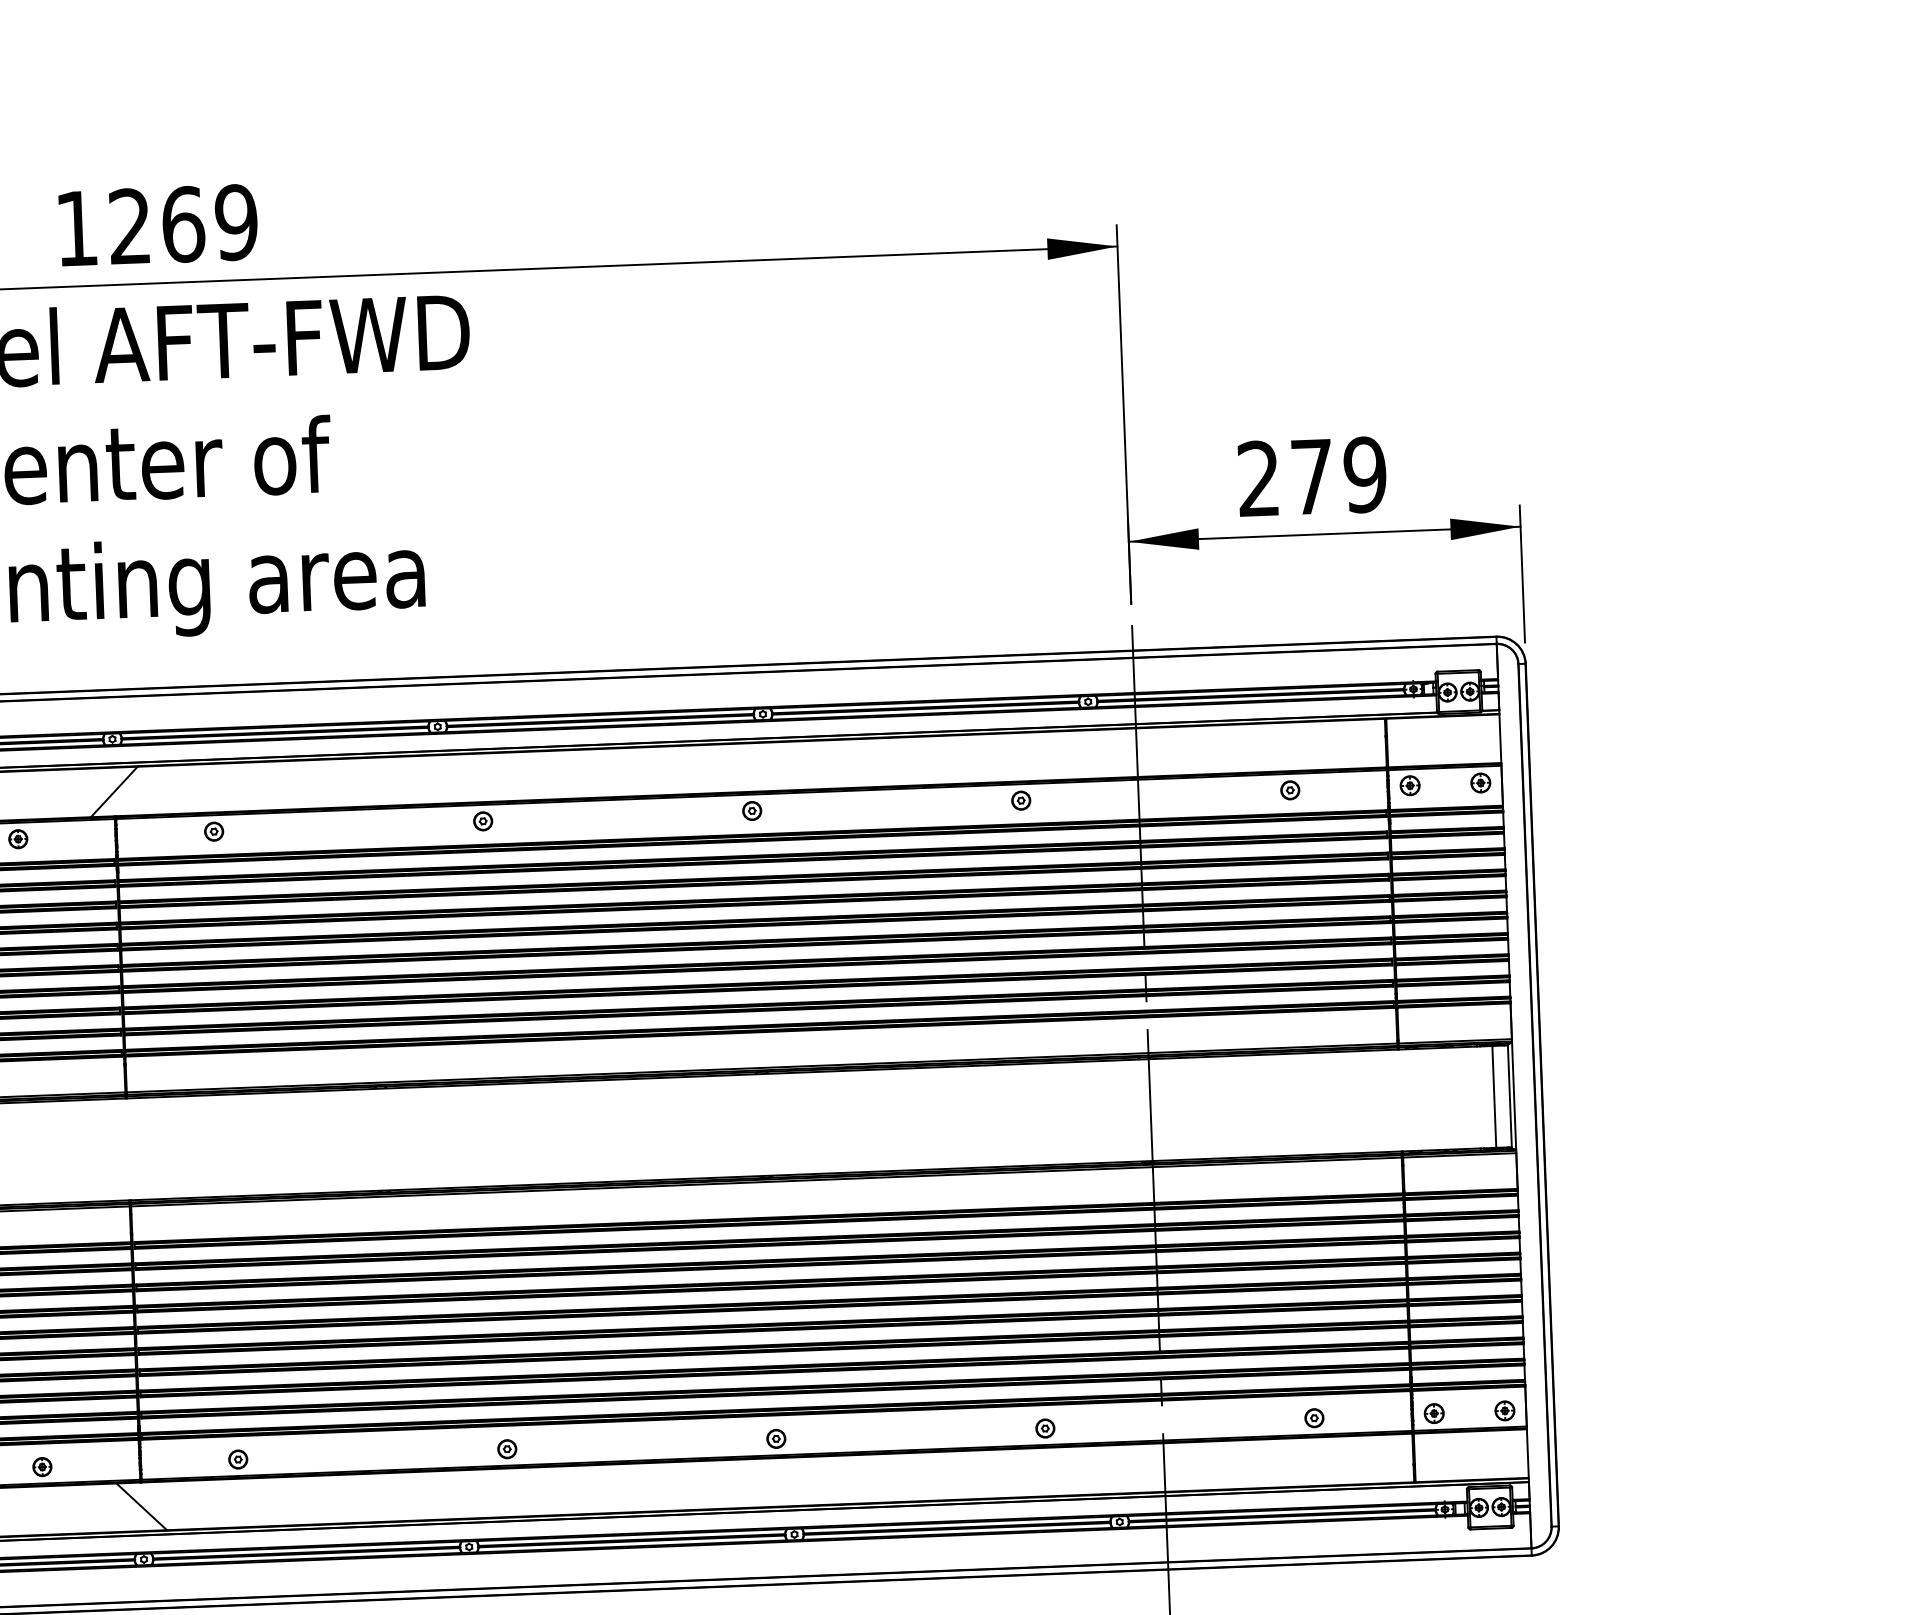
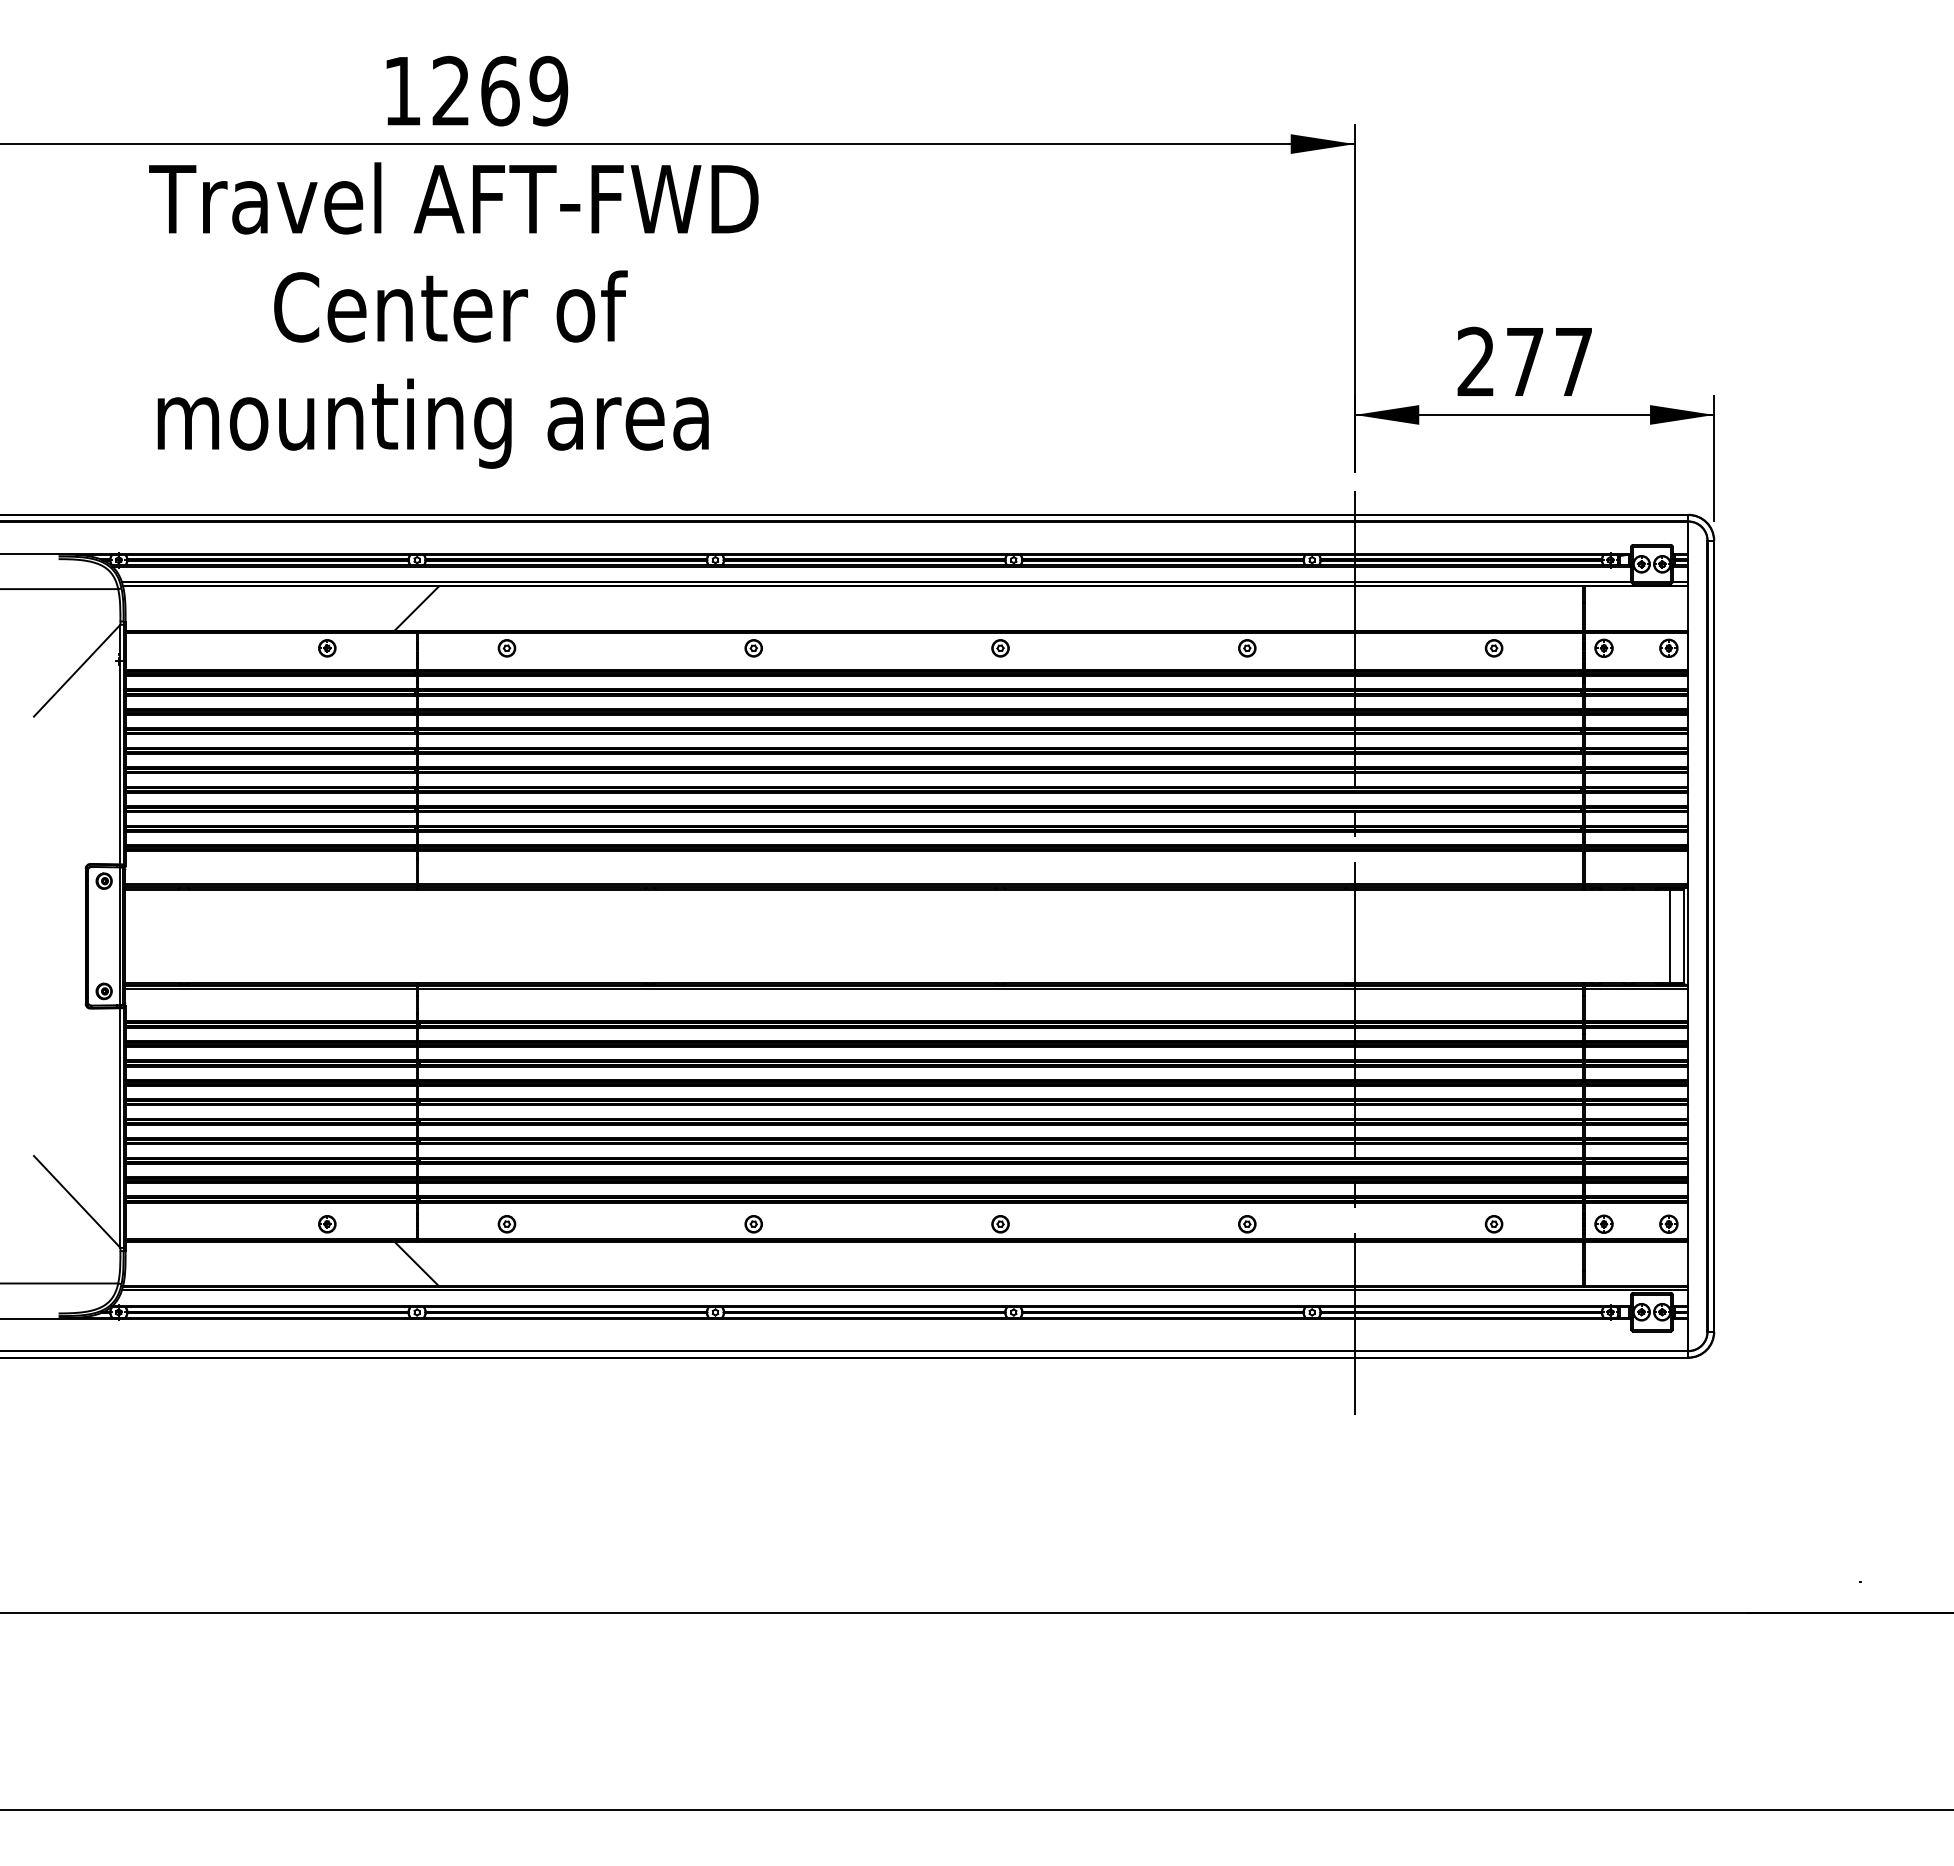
text: (1364, 474) -> (1573, 361), 279 -> 277

